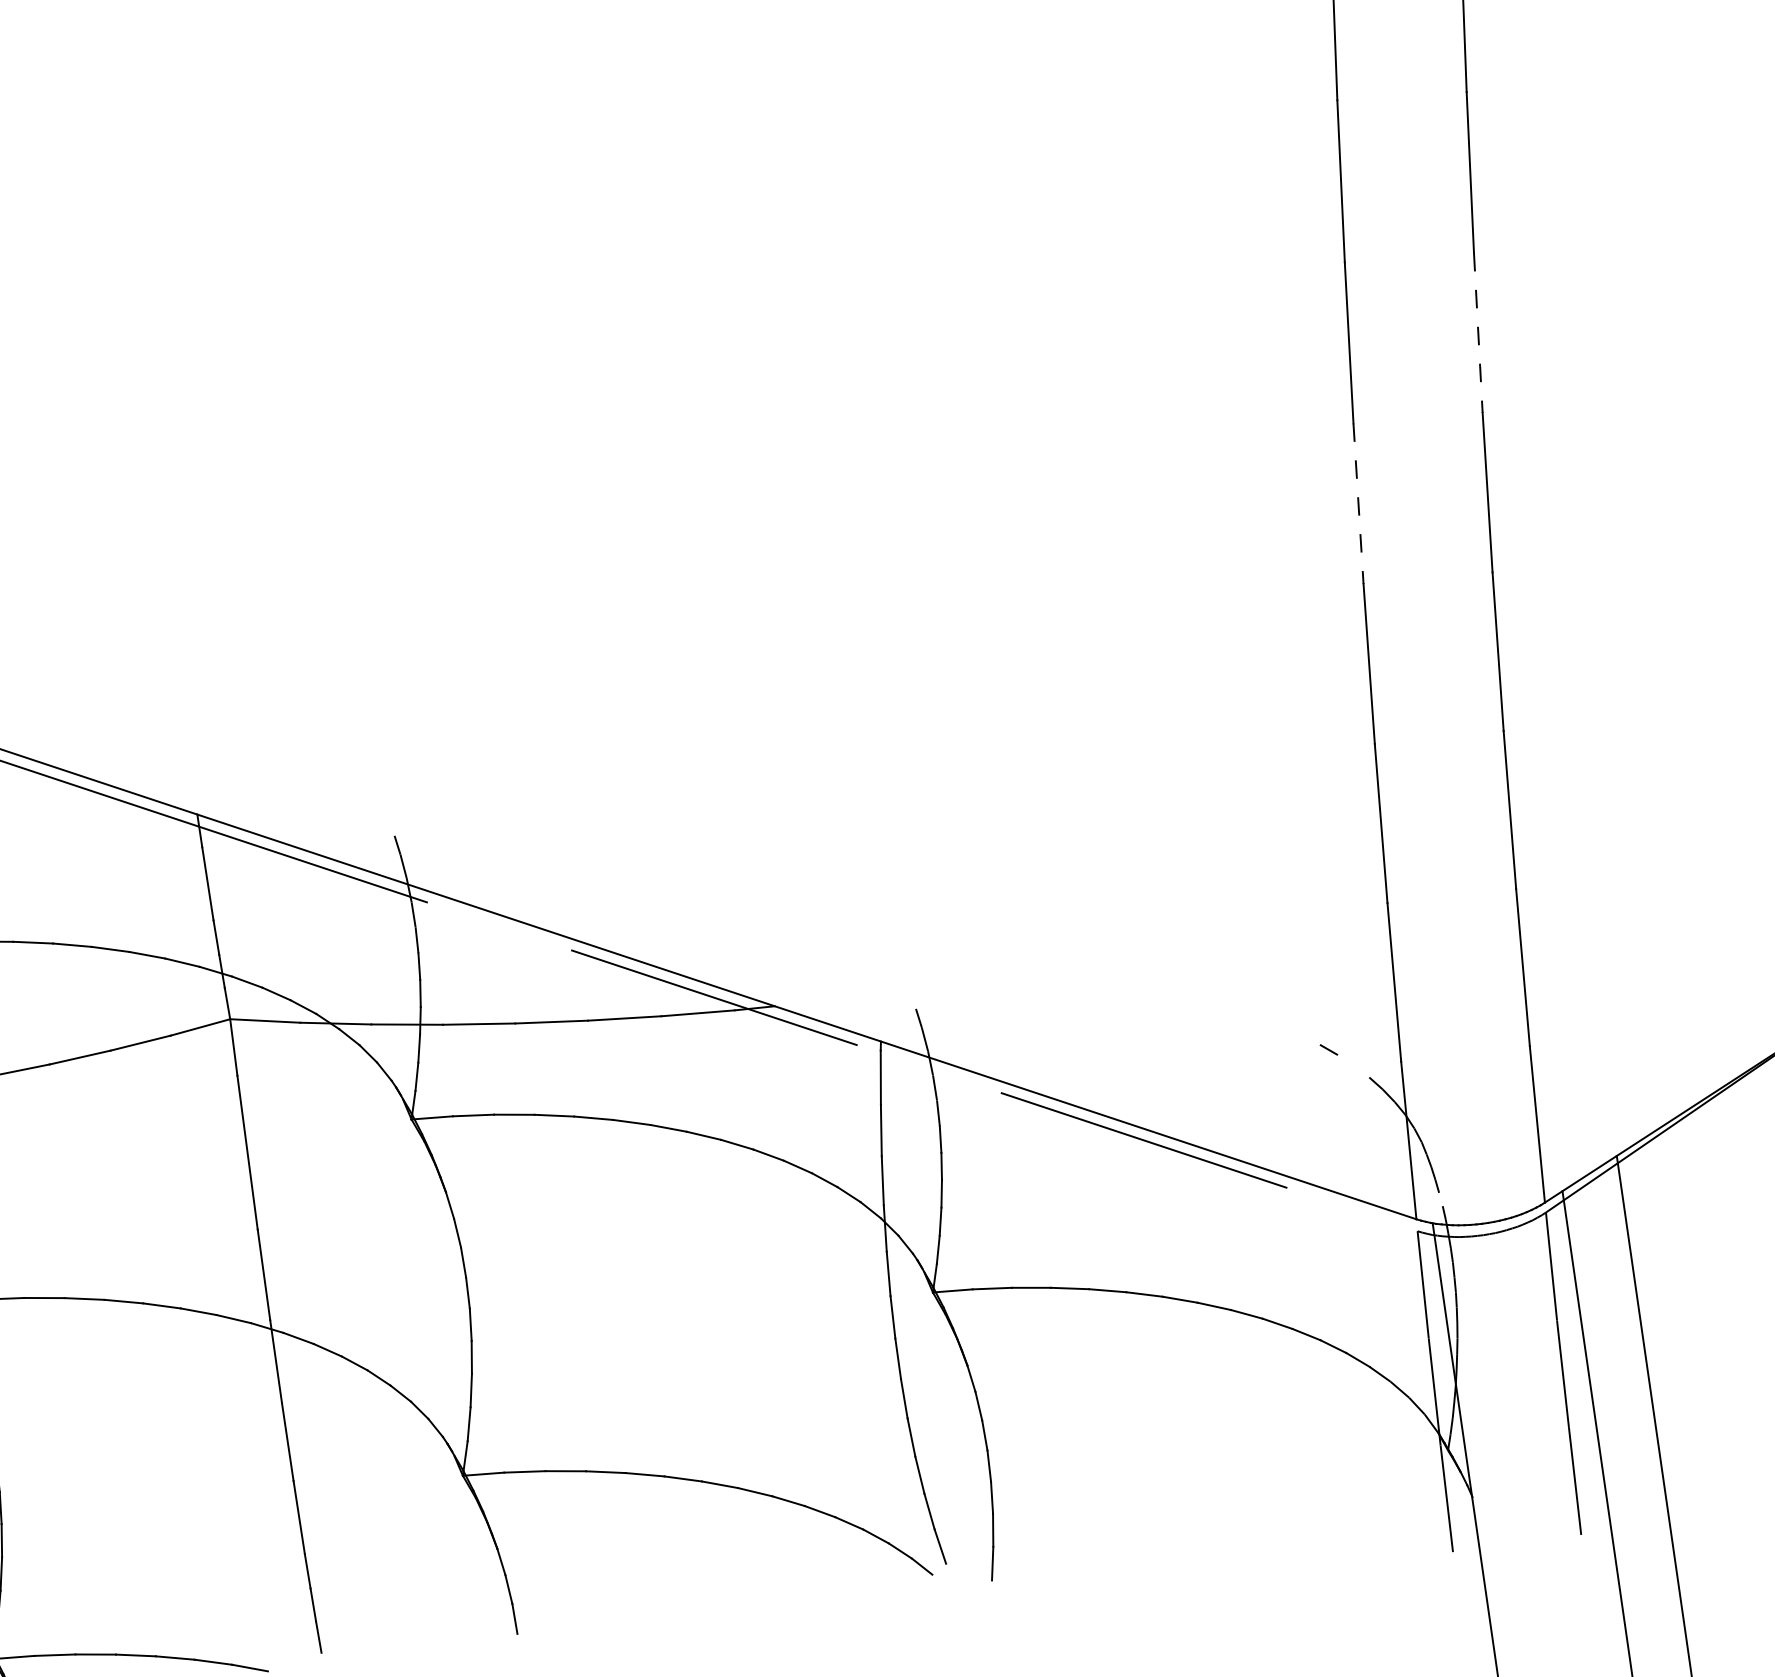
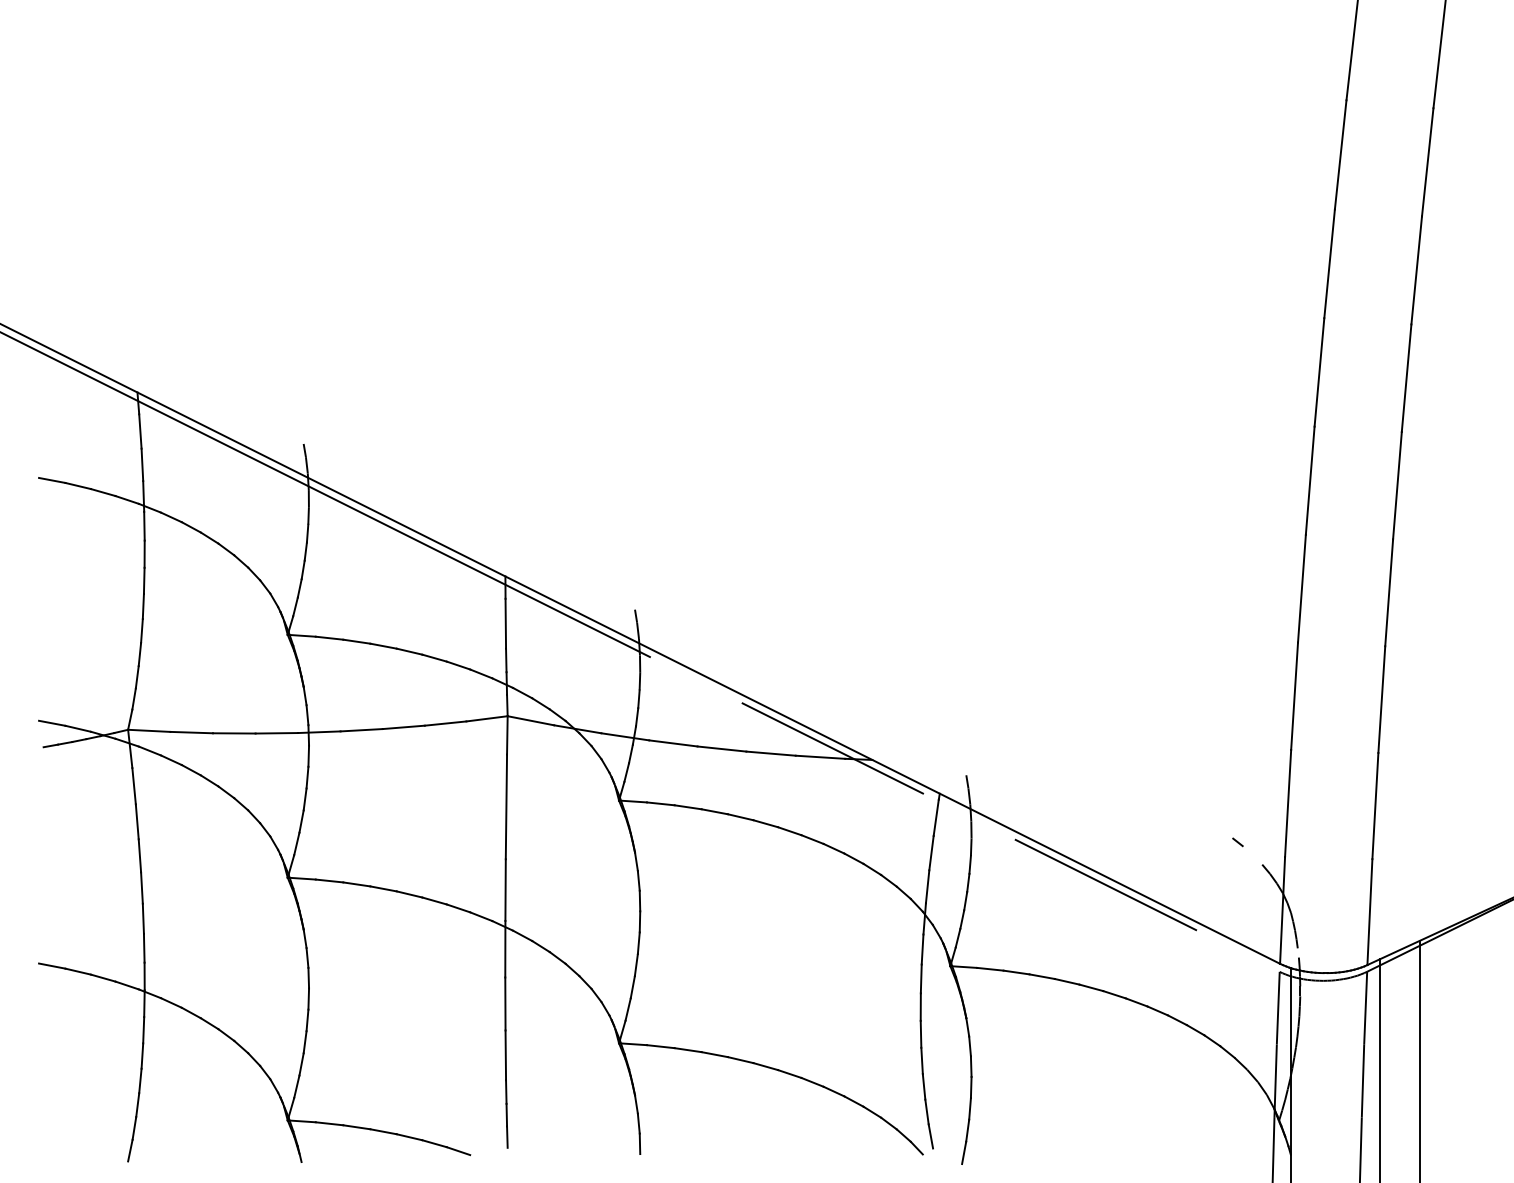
line: (1478, 333) -> (1406, 378), dashed -> solid
line: (1359, 504) -> (1310, 481), dashed -> solid

